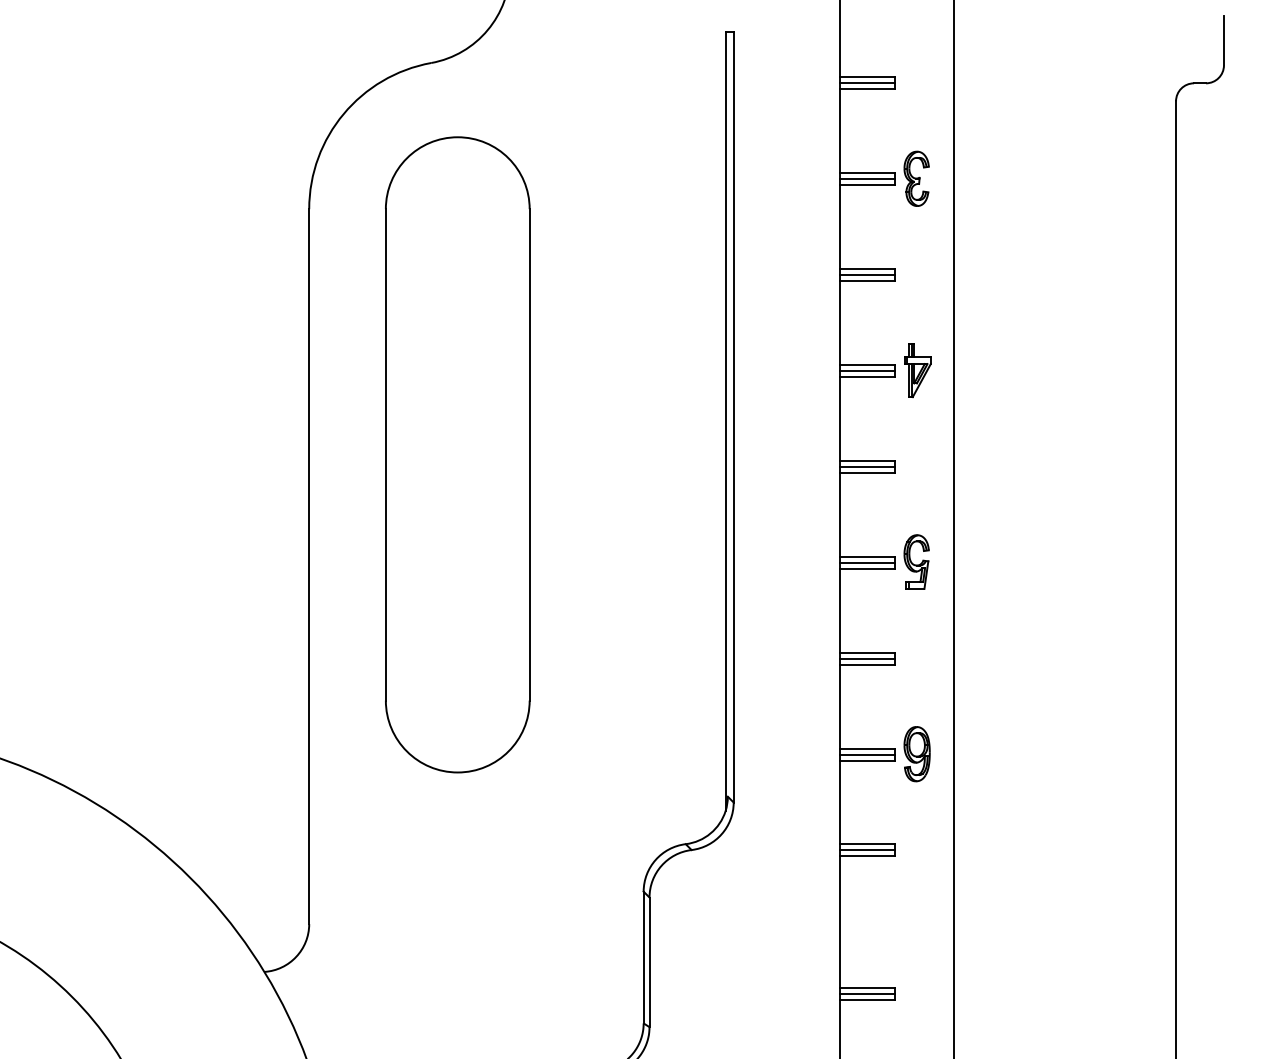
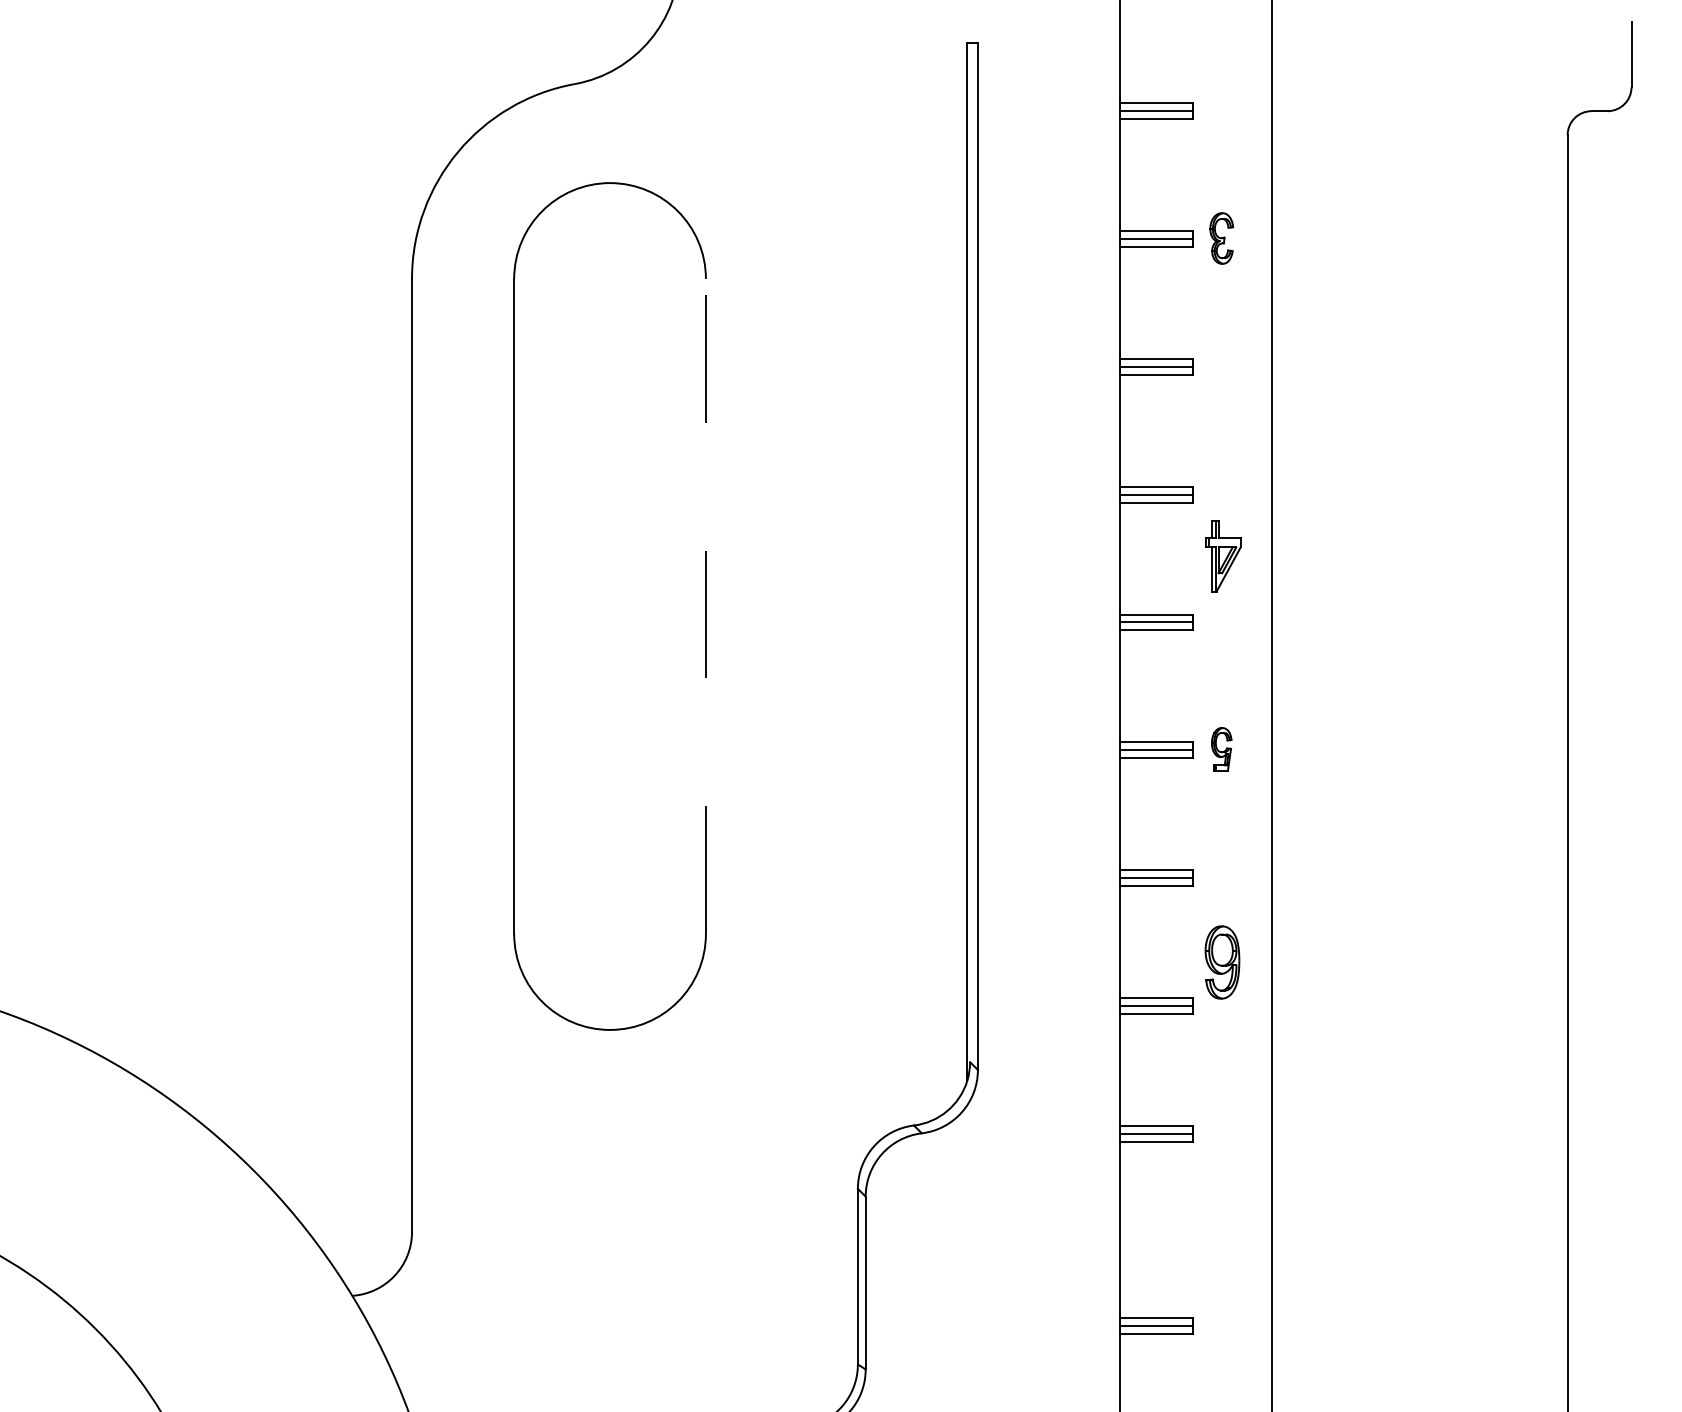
part: (916, 178) -> (1221, 238), size x0.7
part: (917, 370) -> (1223, 556), moved
line: (529, 454) -> (705, 606), solid -> dashed
part: (916, 562) -> (1221, 749), size x0.6
part: (917, 754) -> (1222, 962), moved

